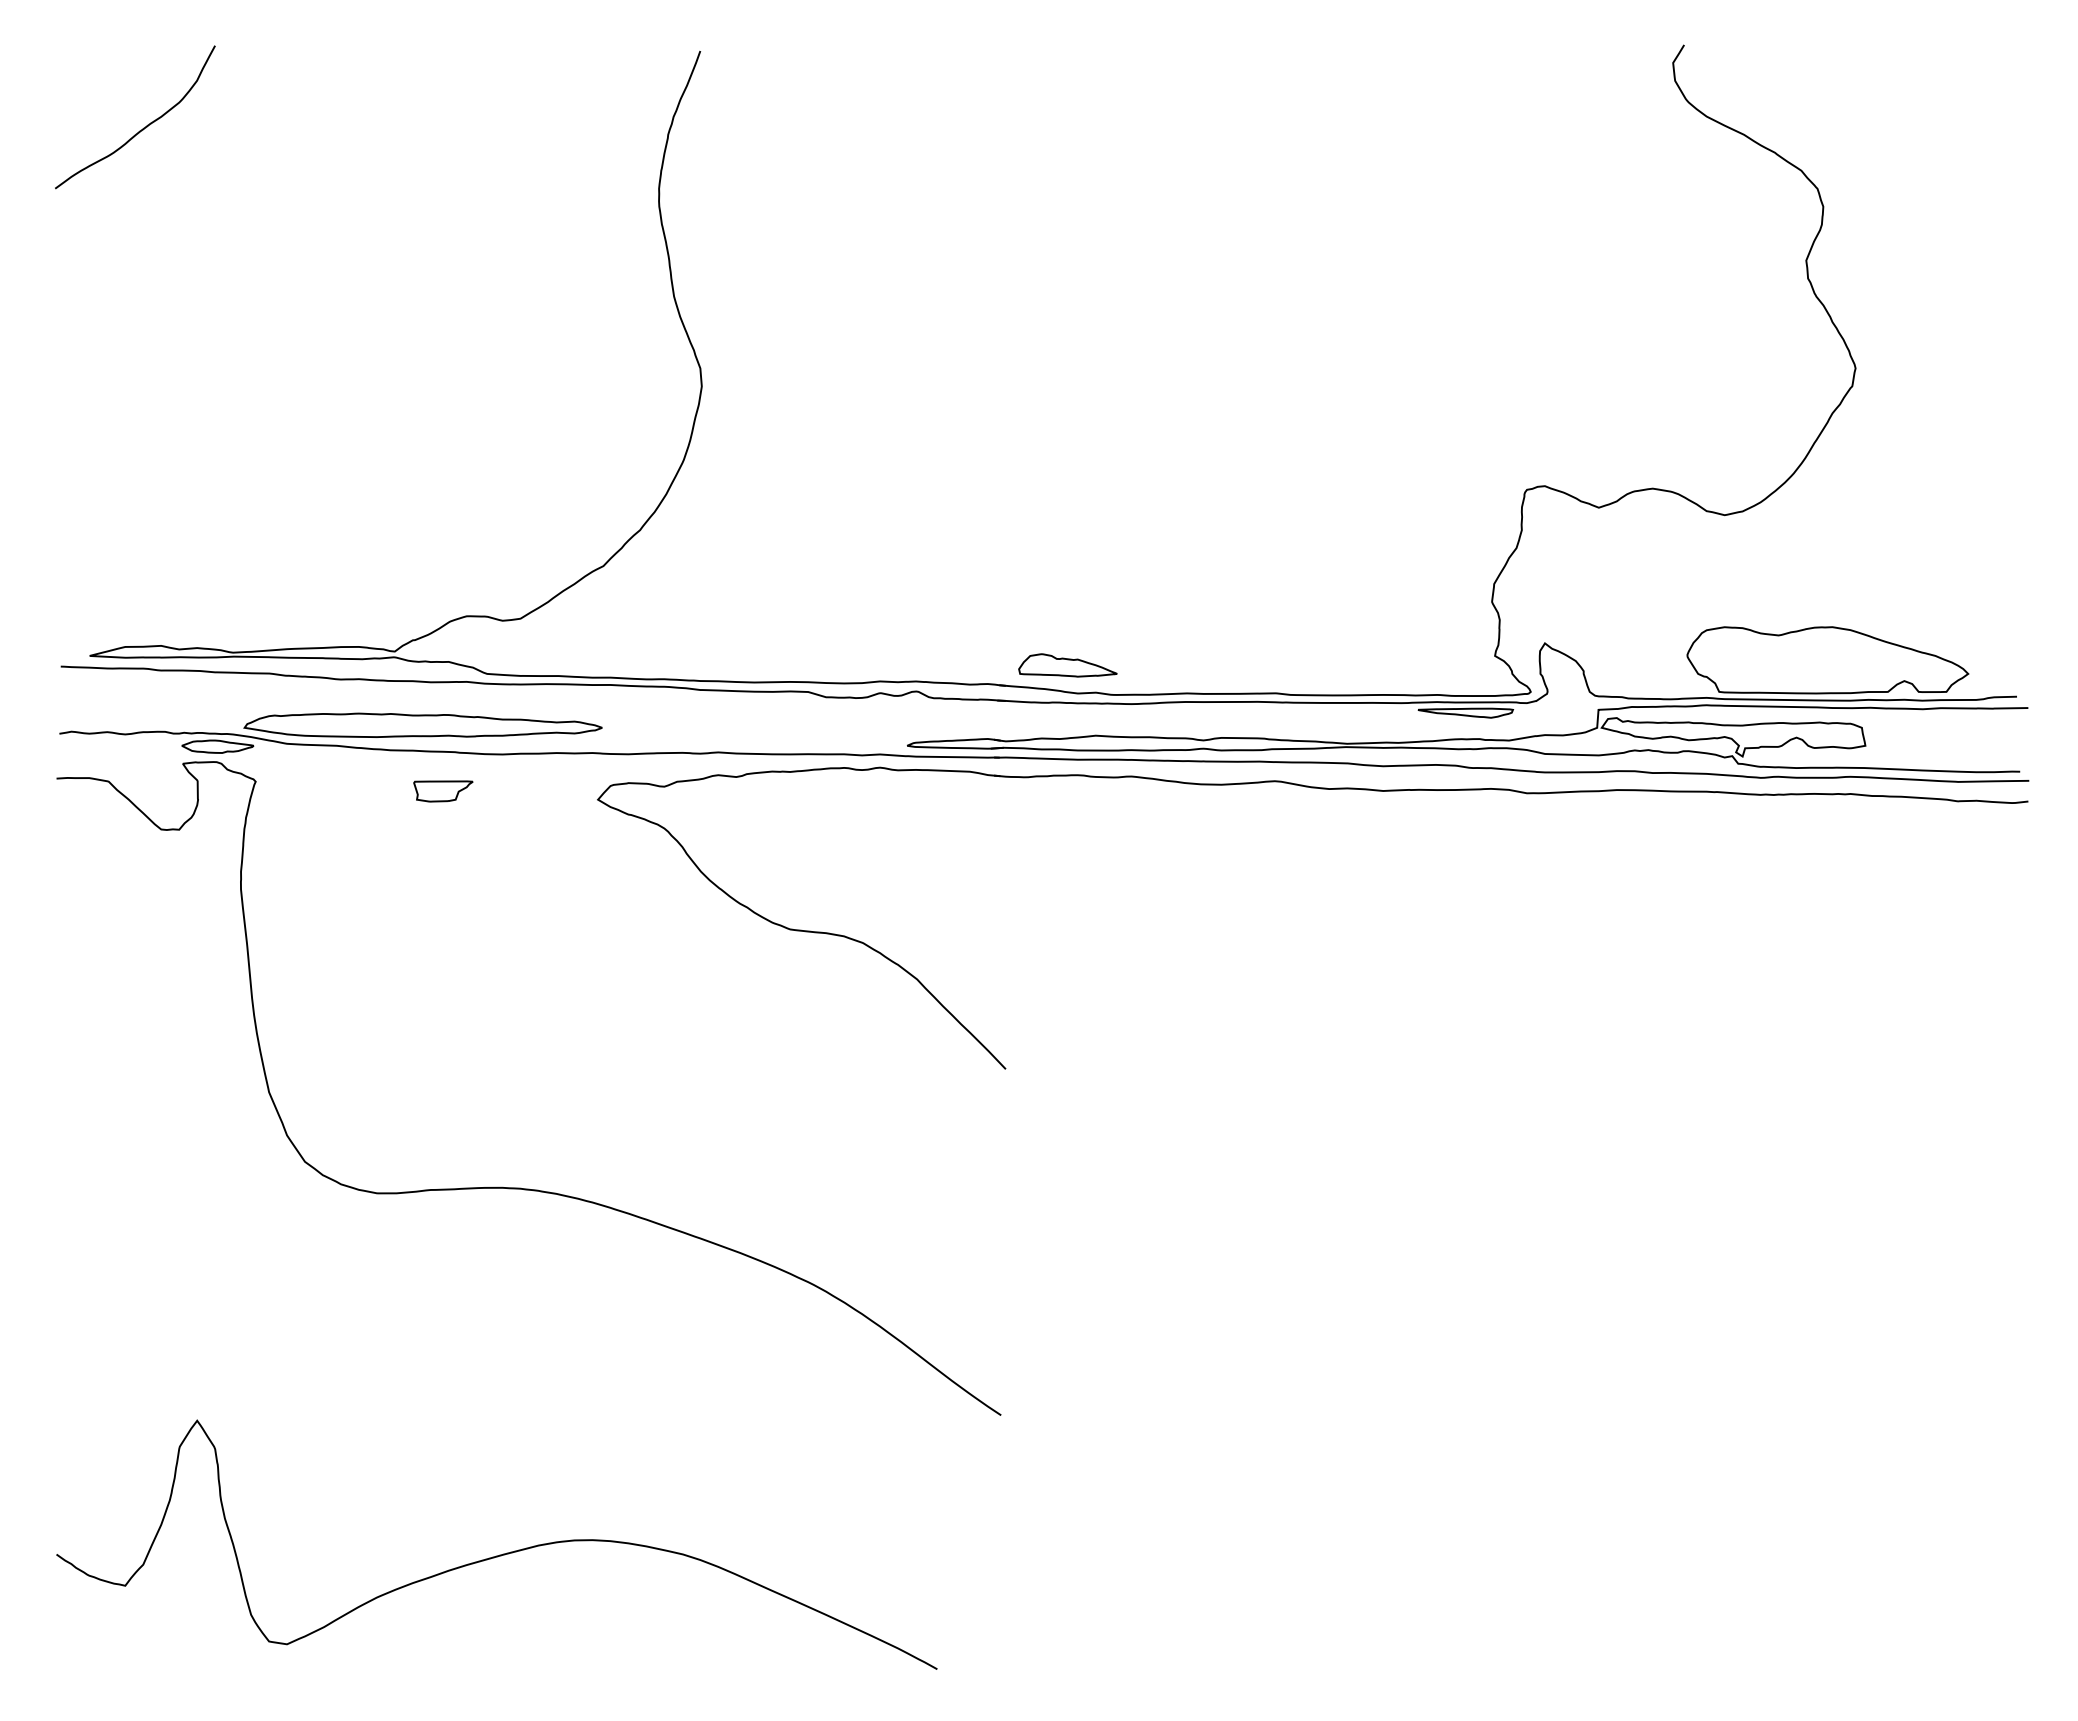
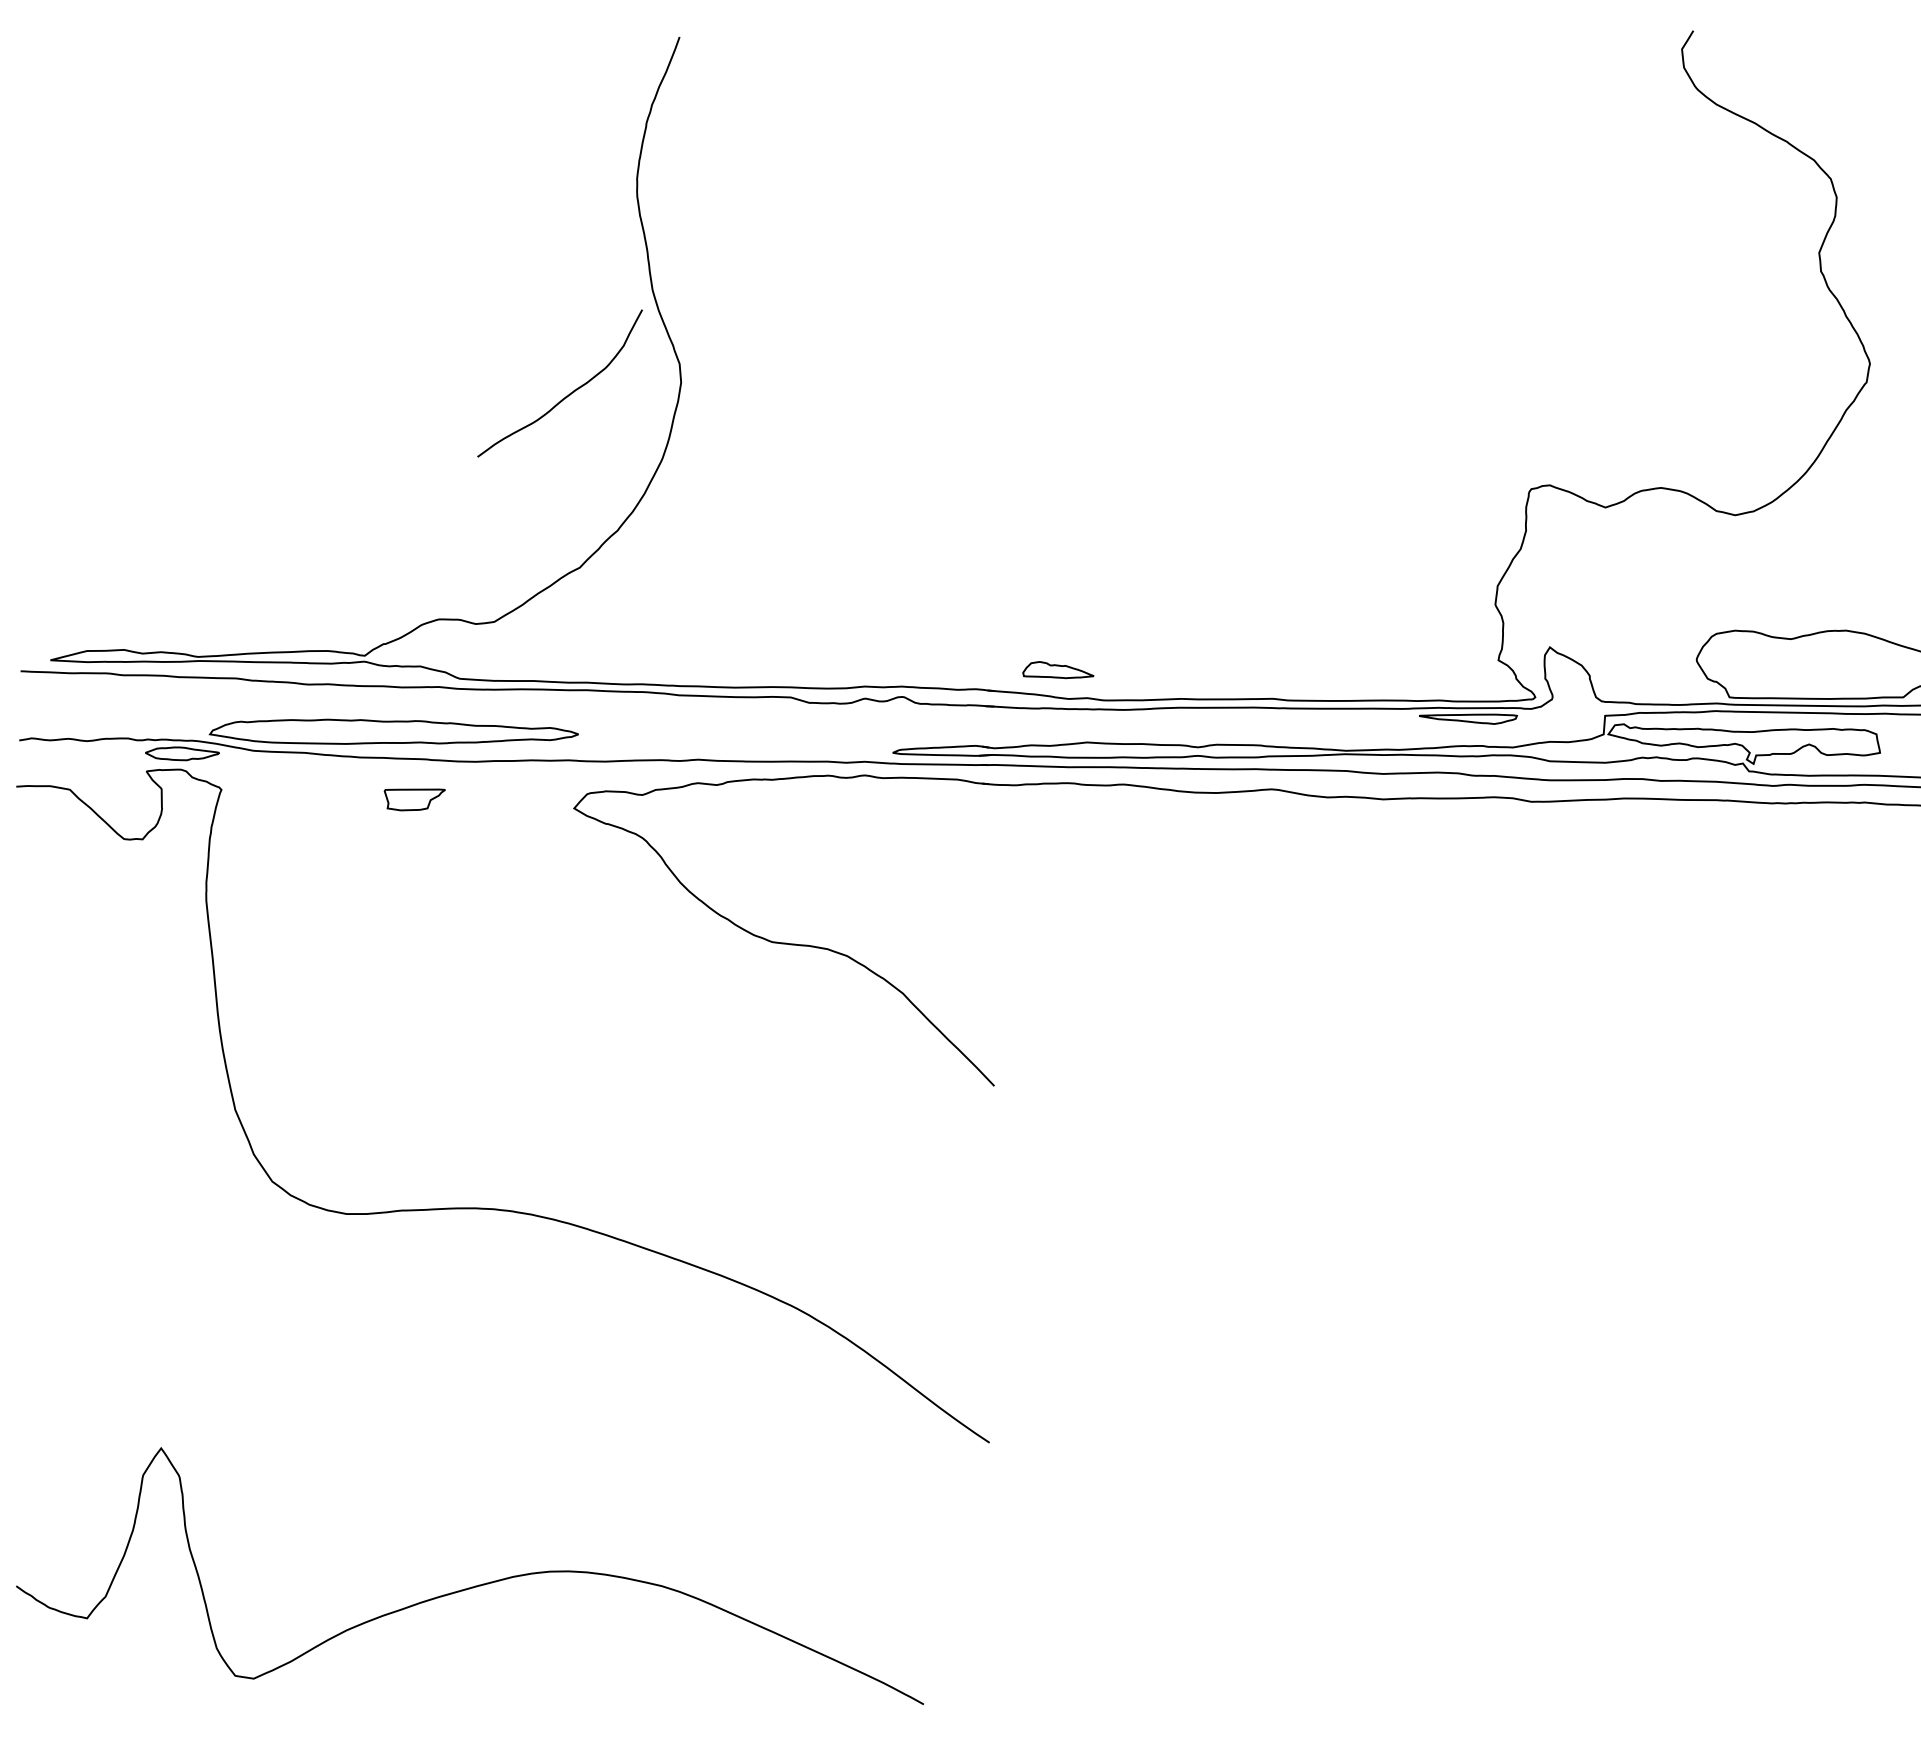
curve: (143, 127) -> (568, 393), moved
part: (1067, 665) -> (1057, 670), size x0.7

